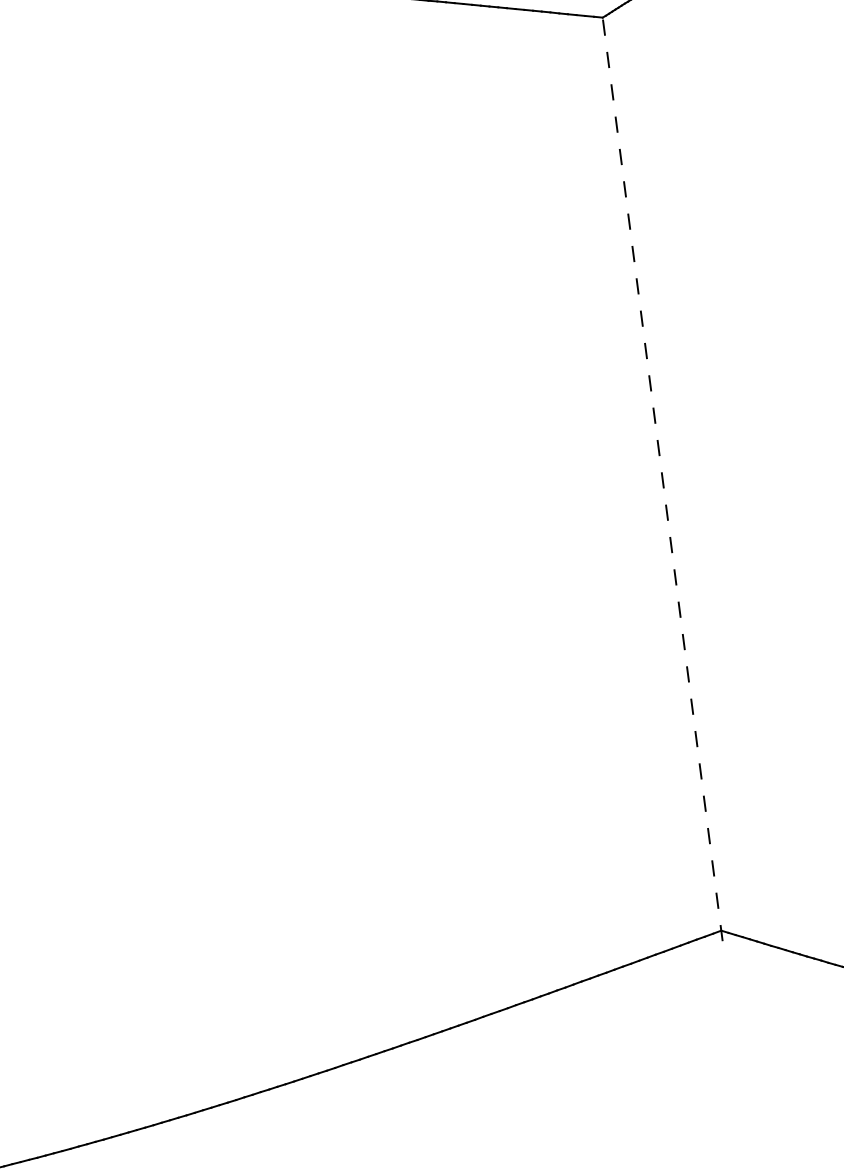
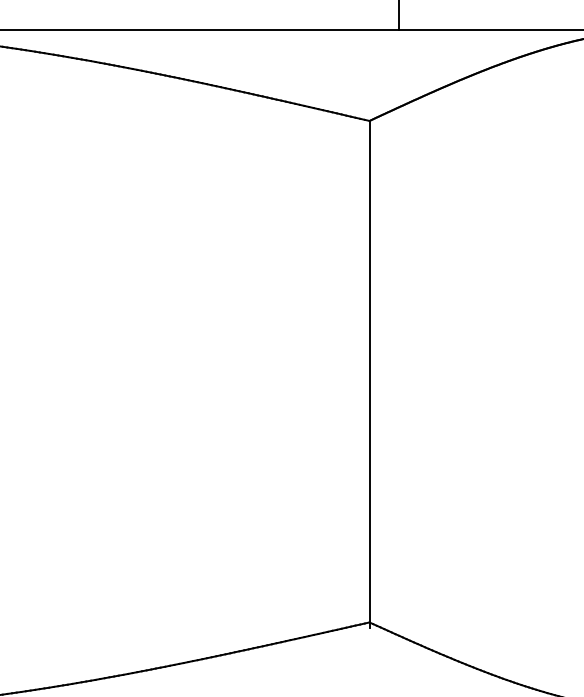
line: (662, 479) -> (369, 374), dashed -> solid

